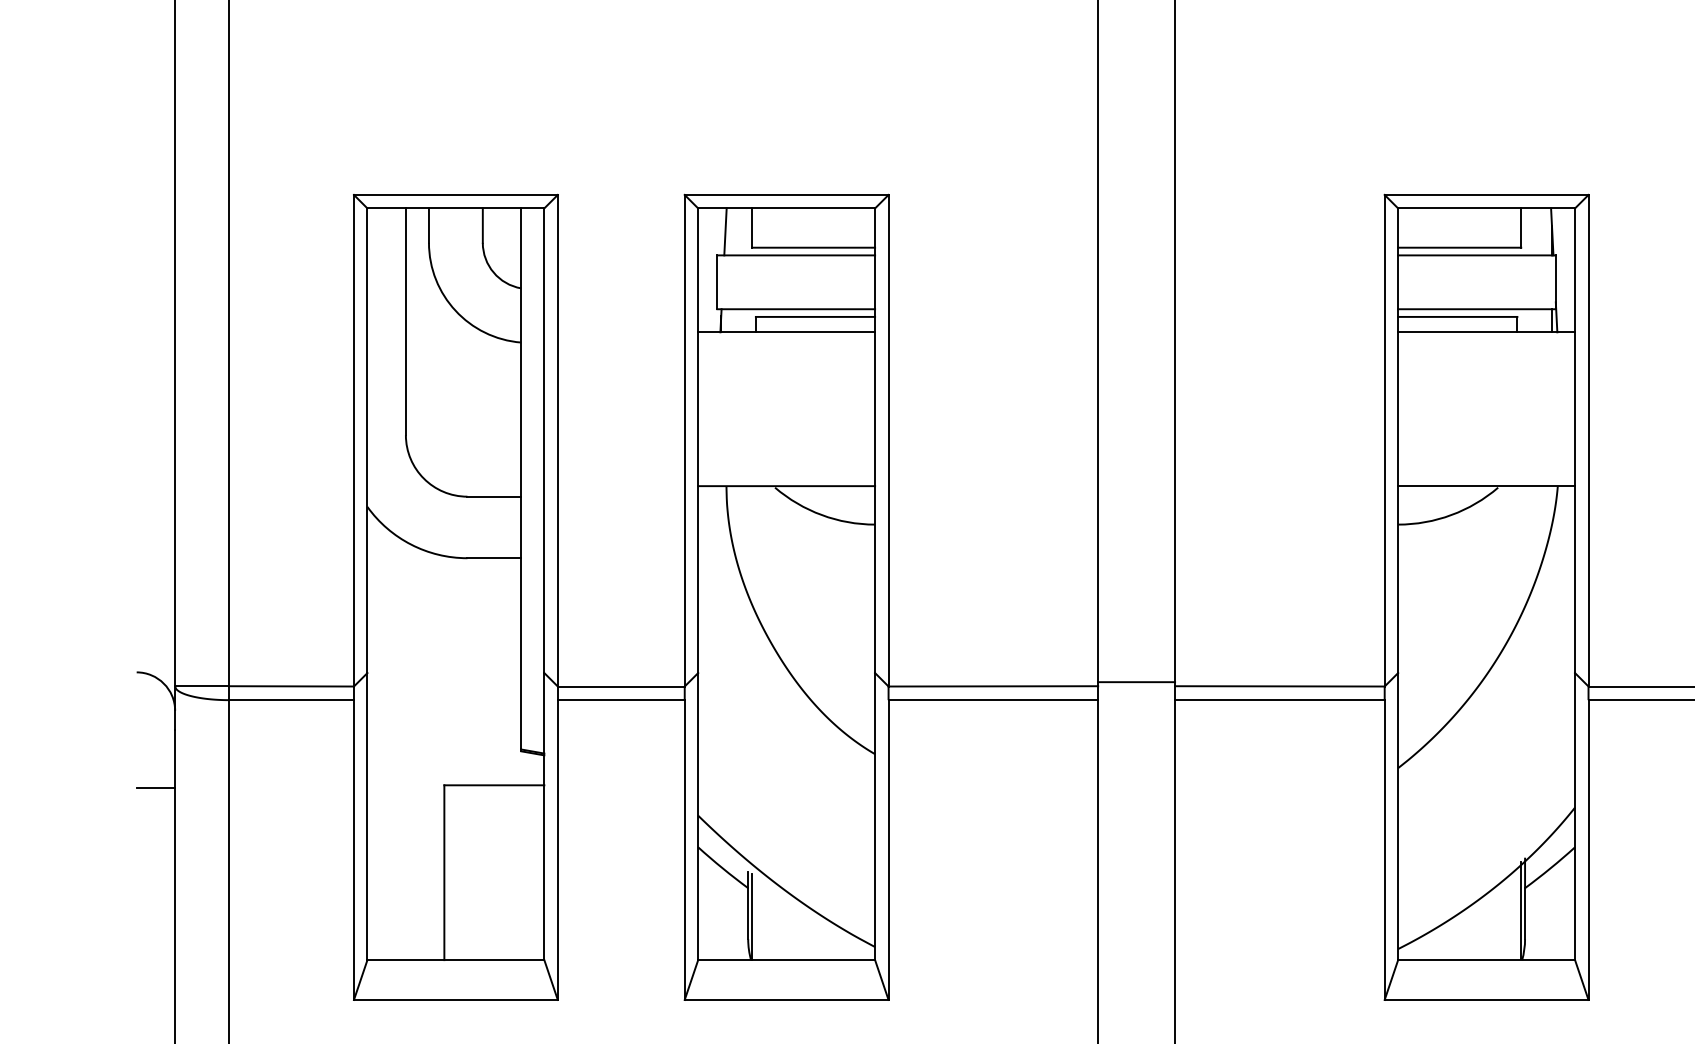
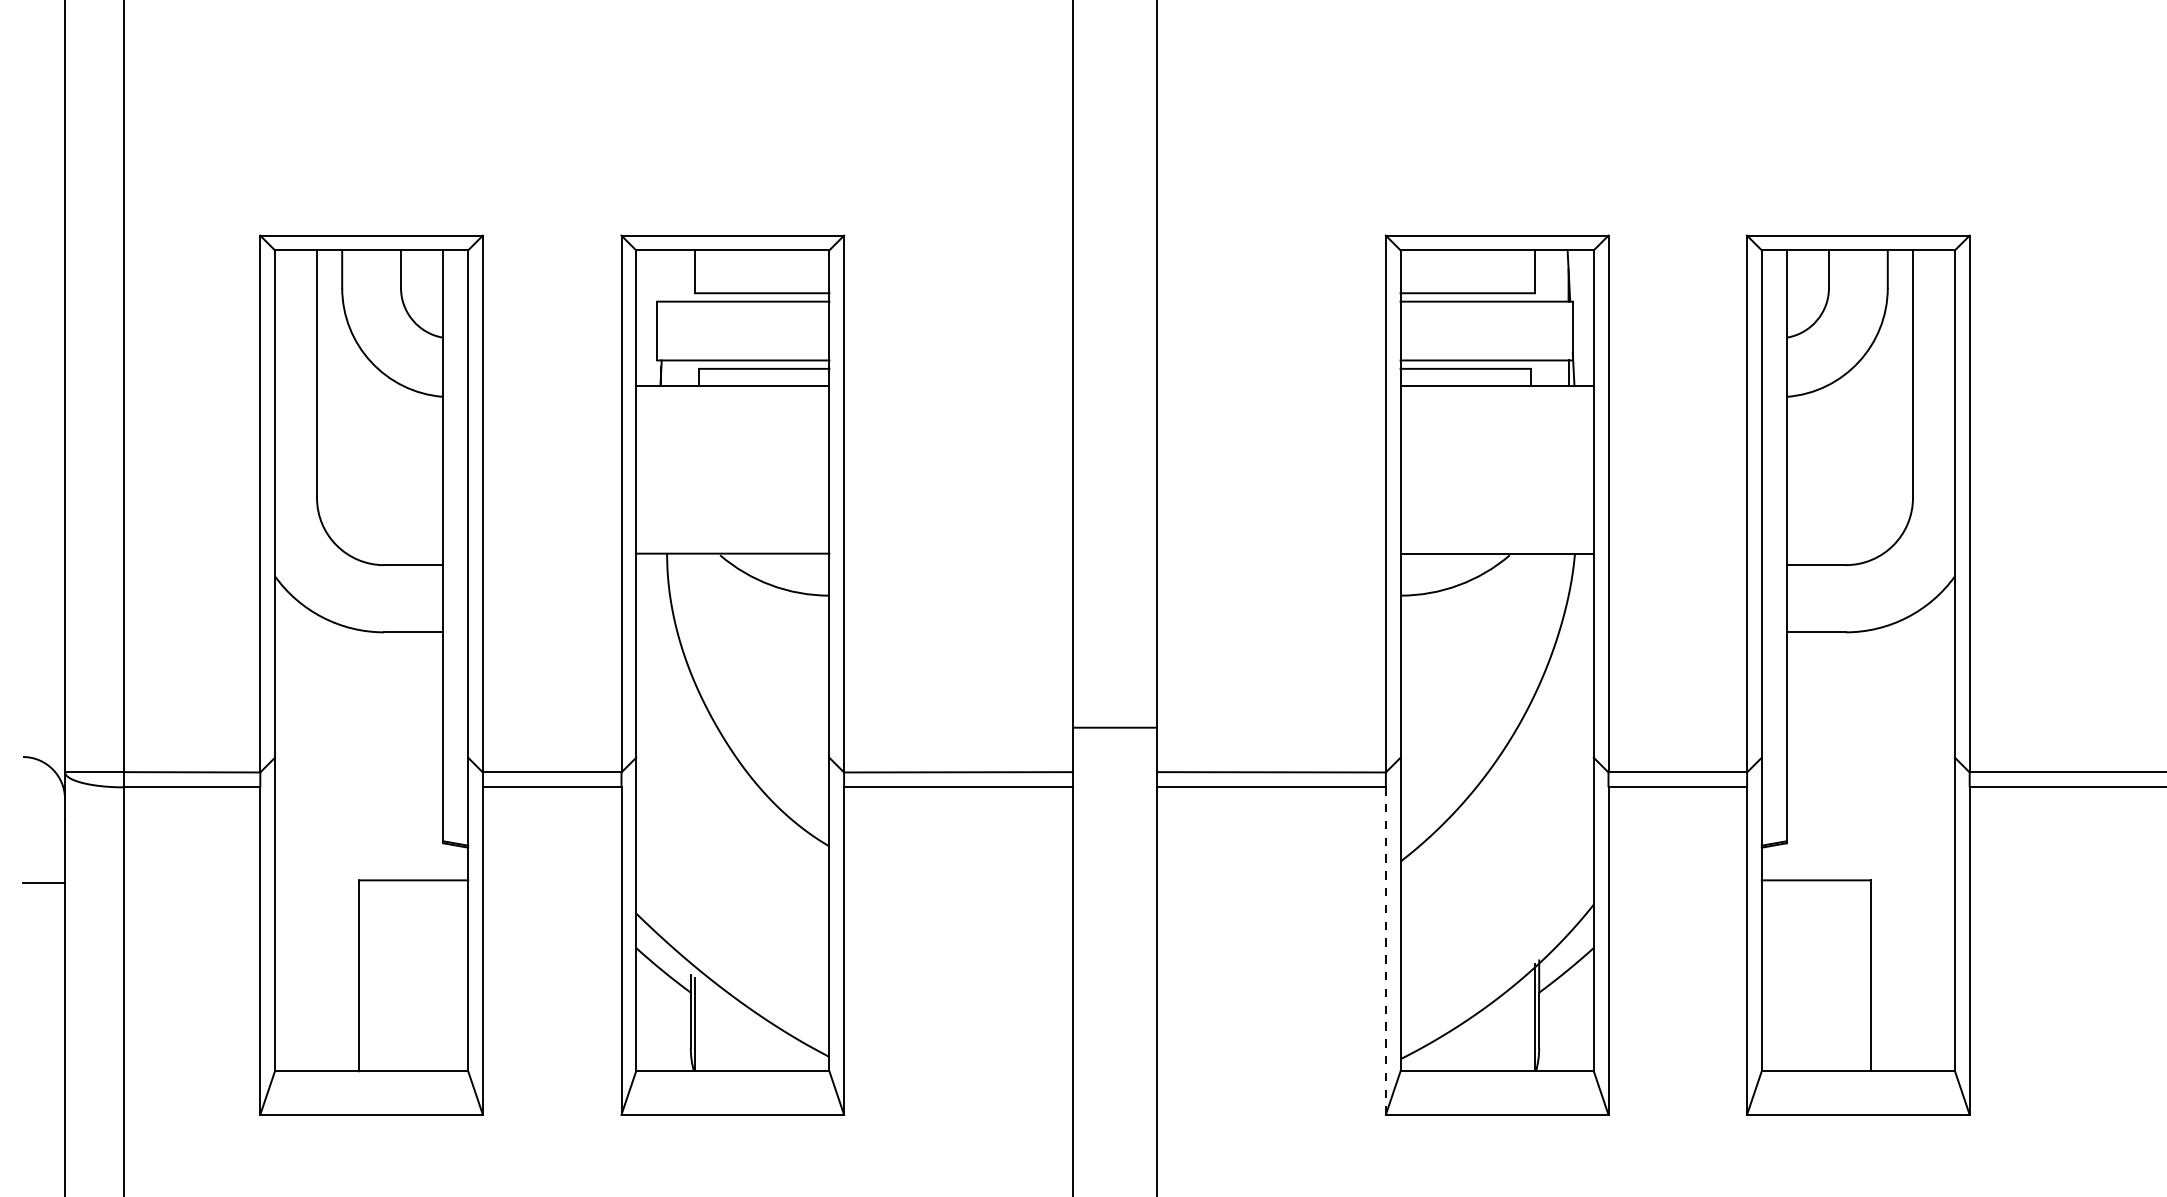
line: (725, 231) -> (665, 275), removed
line: (1137, 681) -> (1115, 727), moved
line: (1384, 850) -> (1385, 951), solid -> dashed

